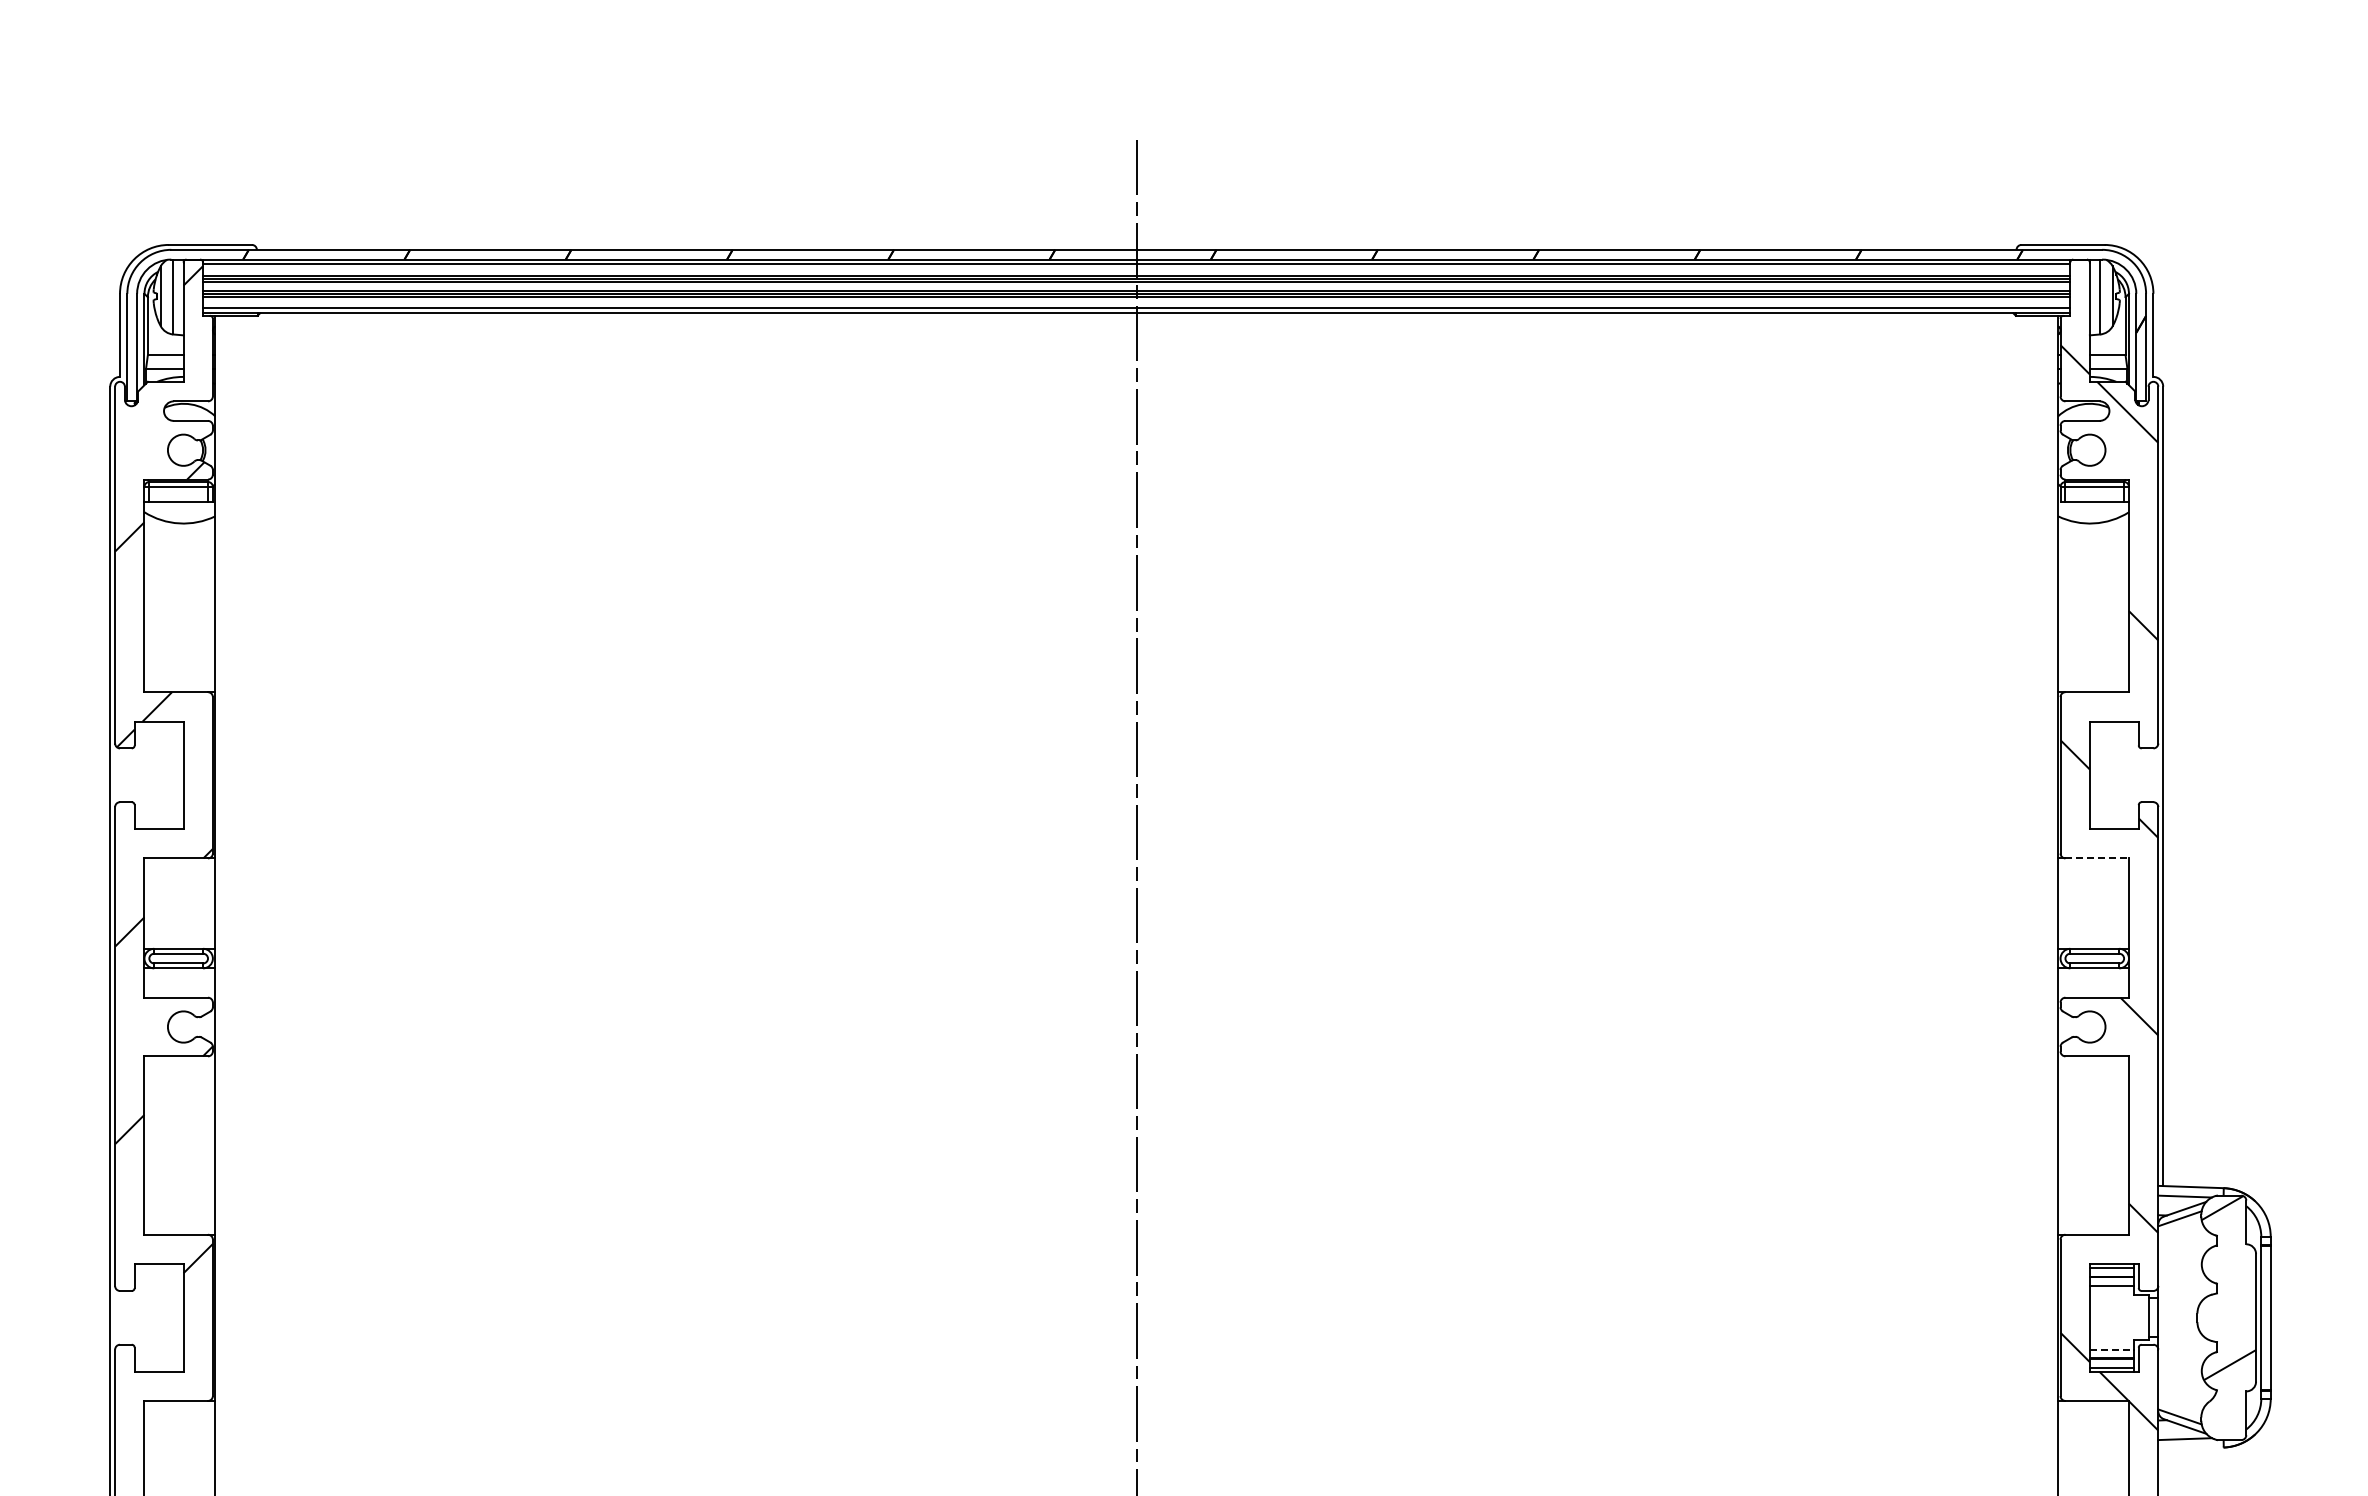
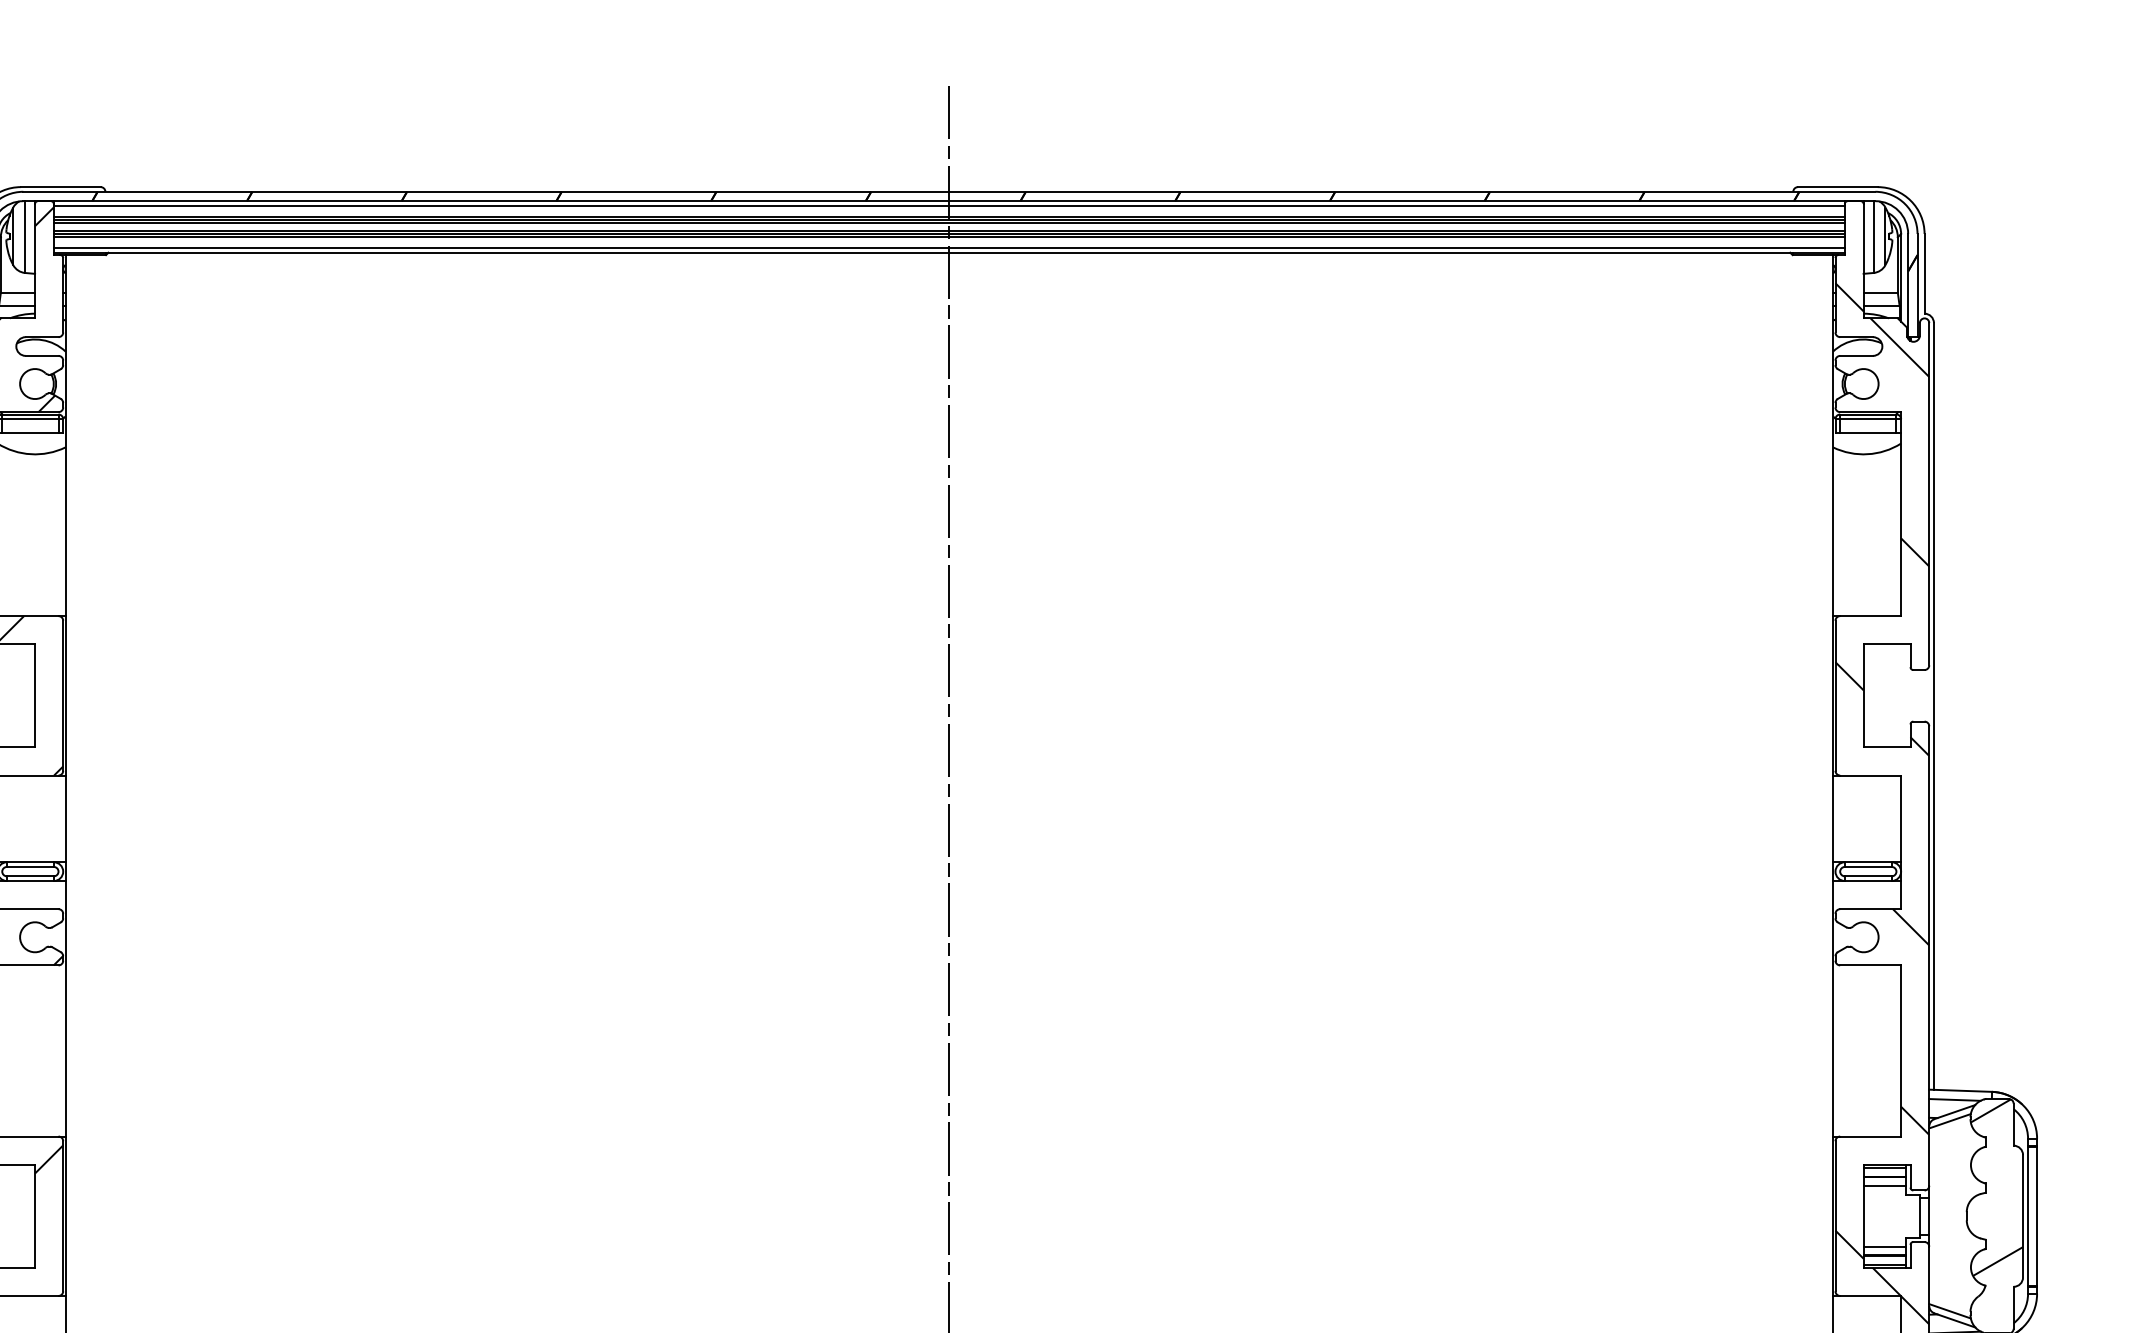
line: (2097, 858) -> (1870, 775), dashed -> solid
line: (2111, 1349) -> (1884, 1246), dashed -> solid

